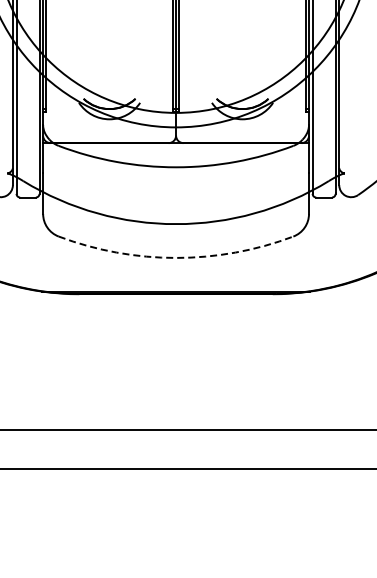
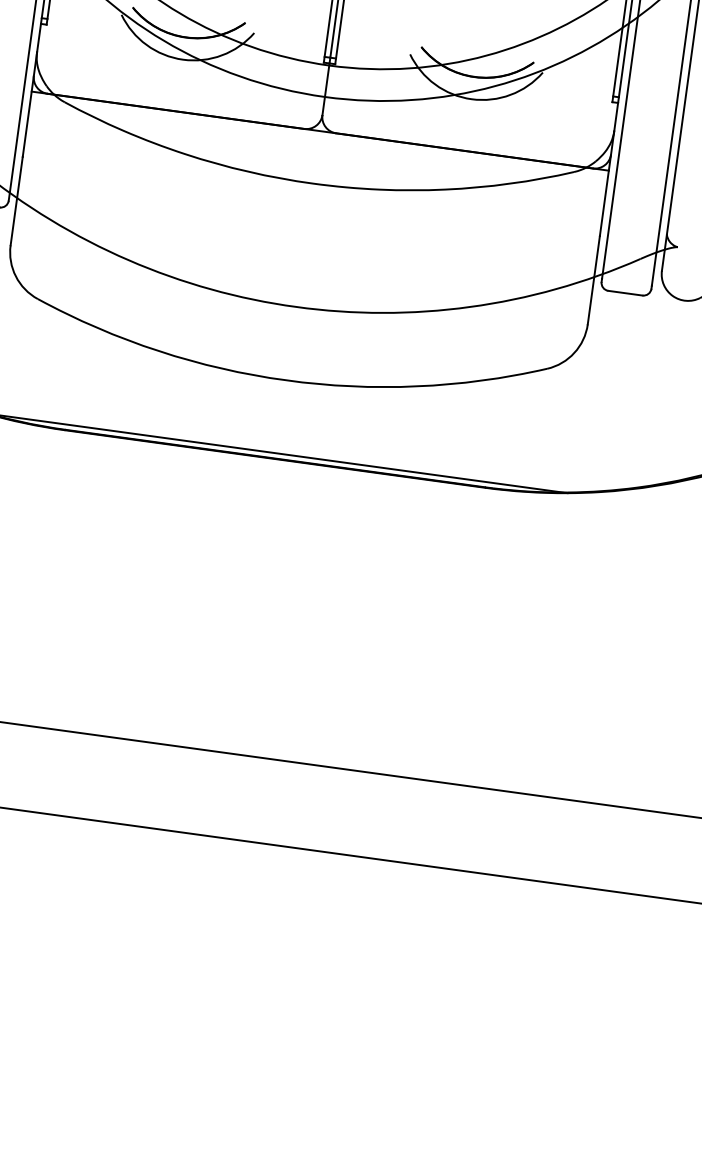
arc: (176, 257) -> (287, 379), dashed -> solid

